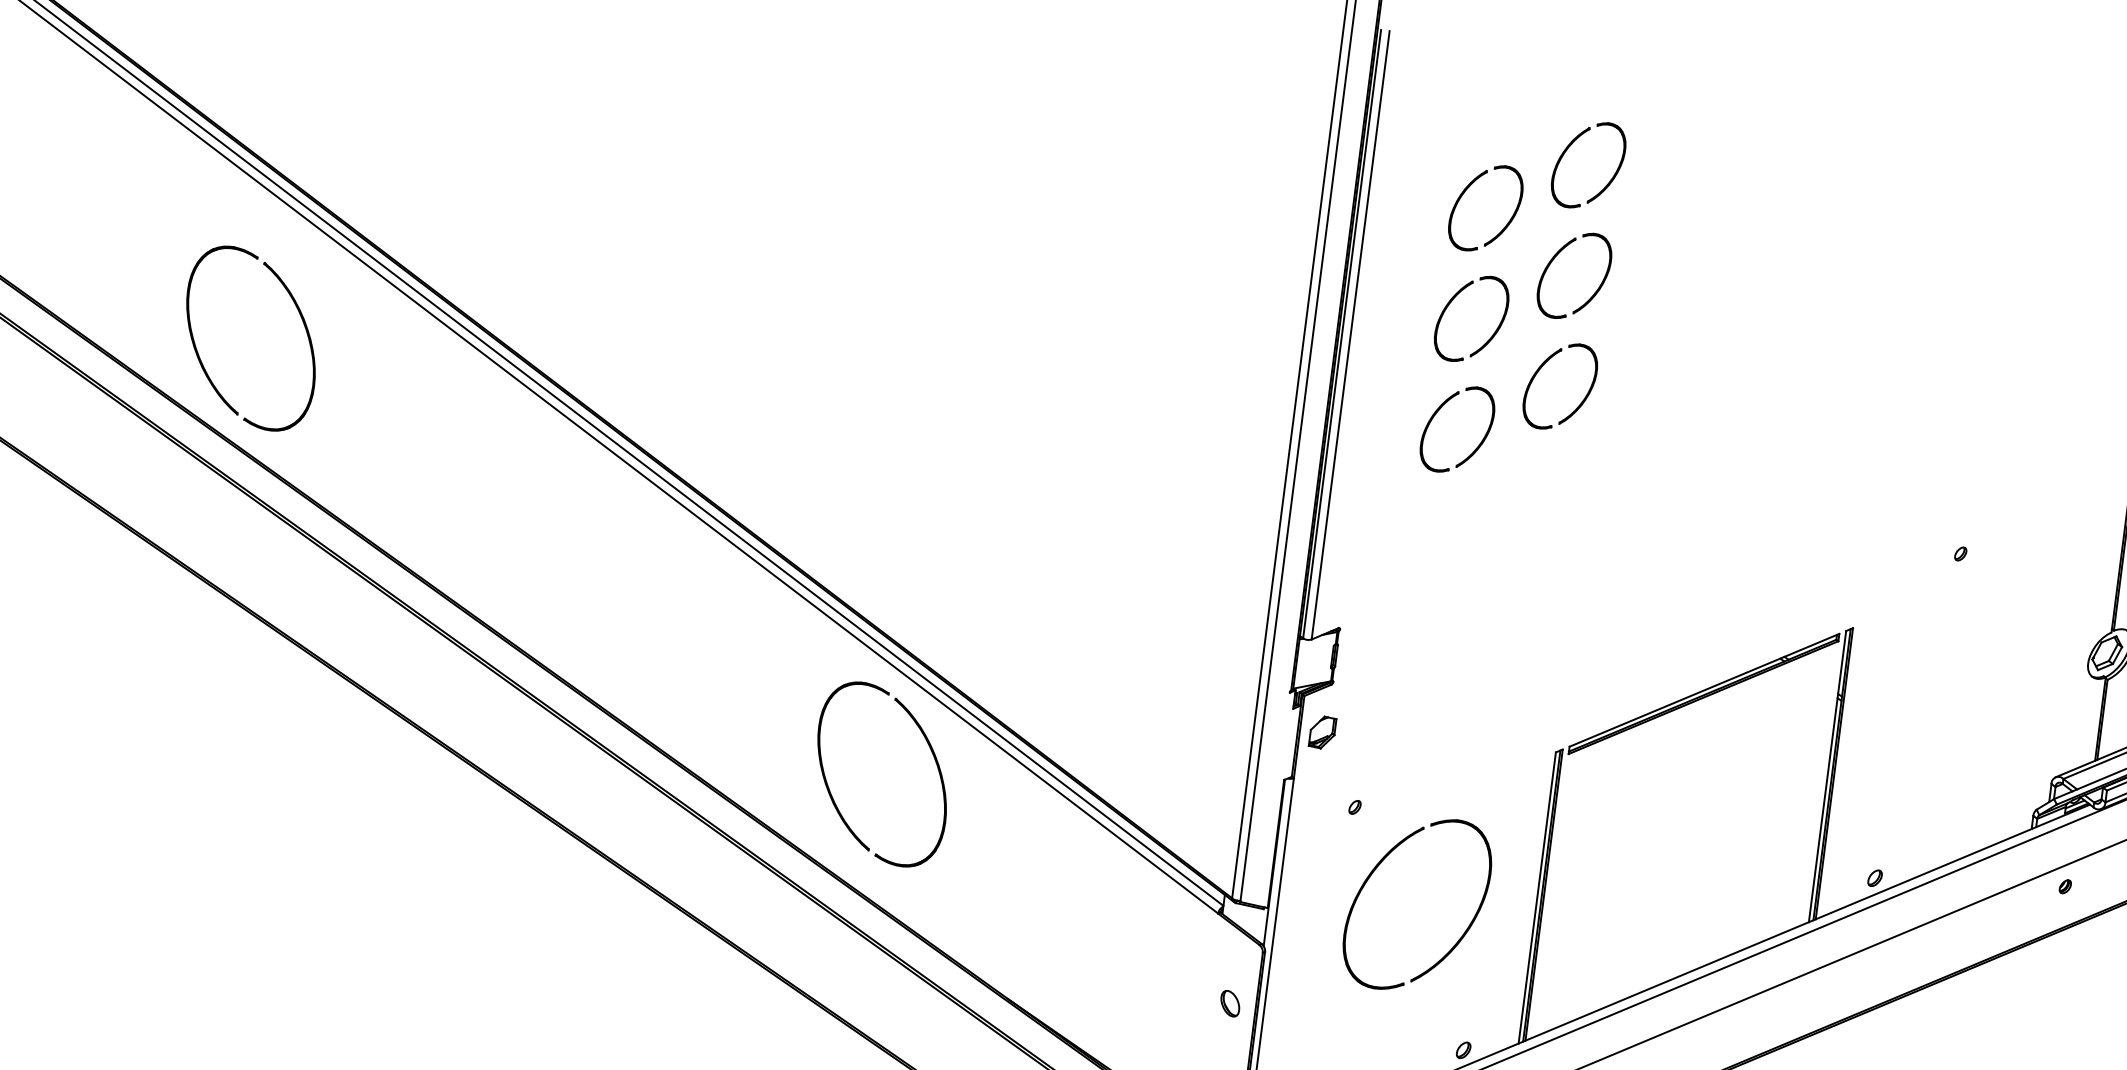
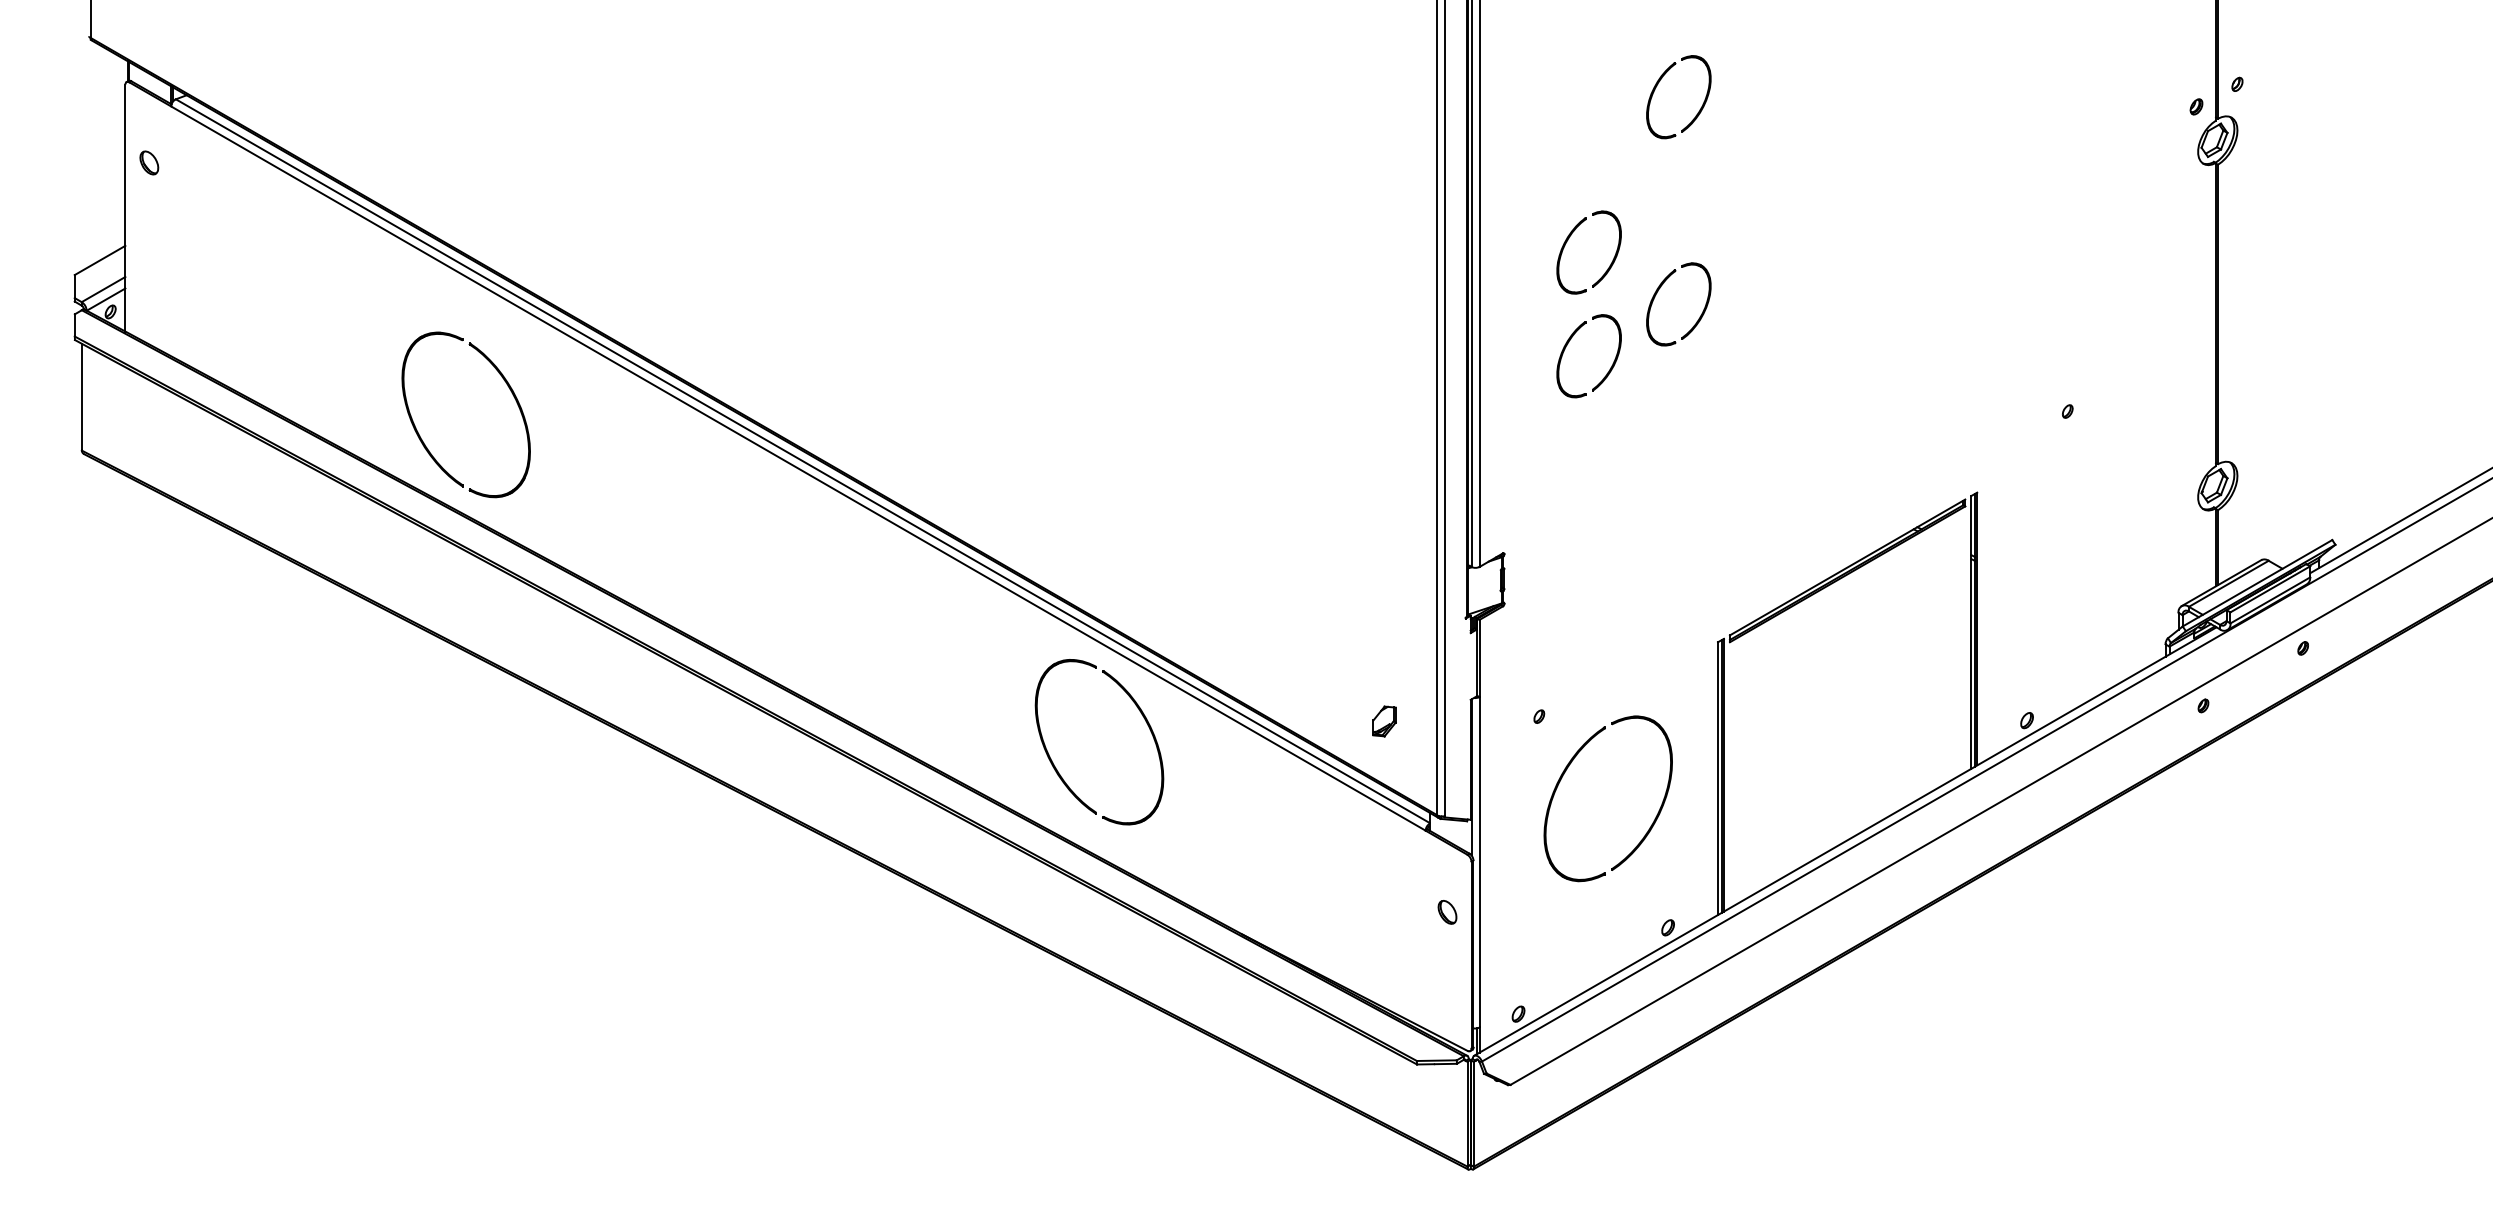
part: (1464, 194) -> (1567, 138), removed
part: (1555, 258) -> (1659, 186), removed
part: (1322, 732) -> (1384, 721), moved

